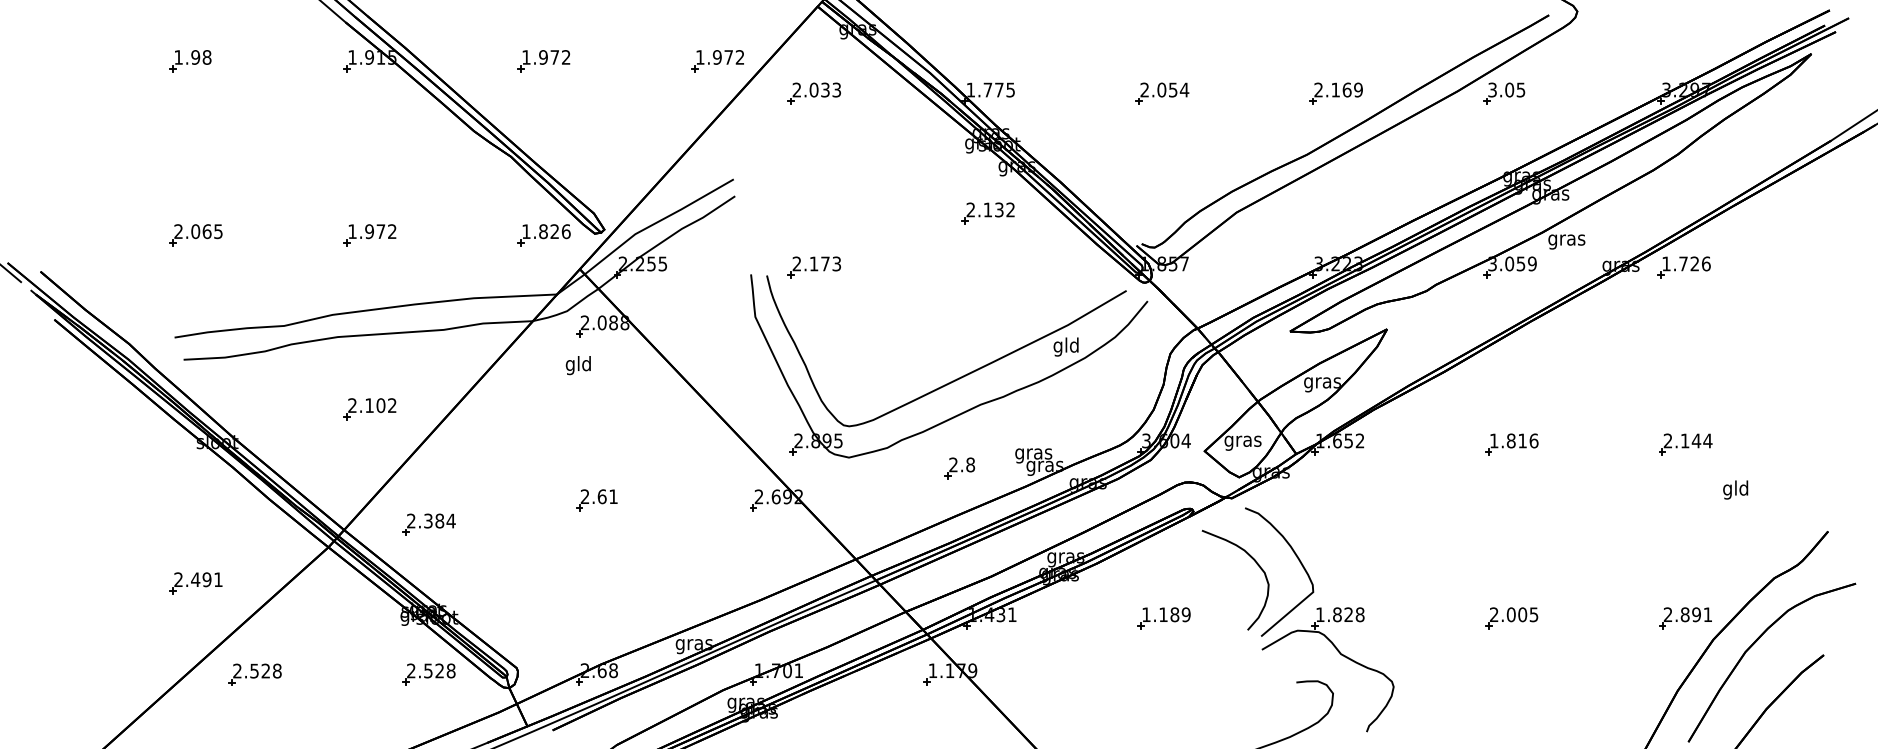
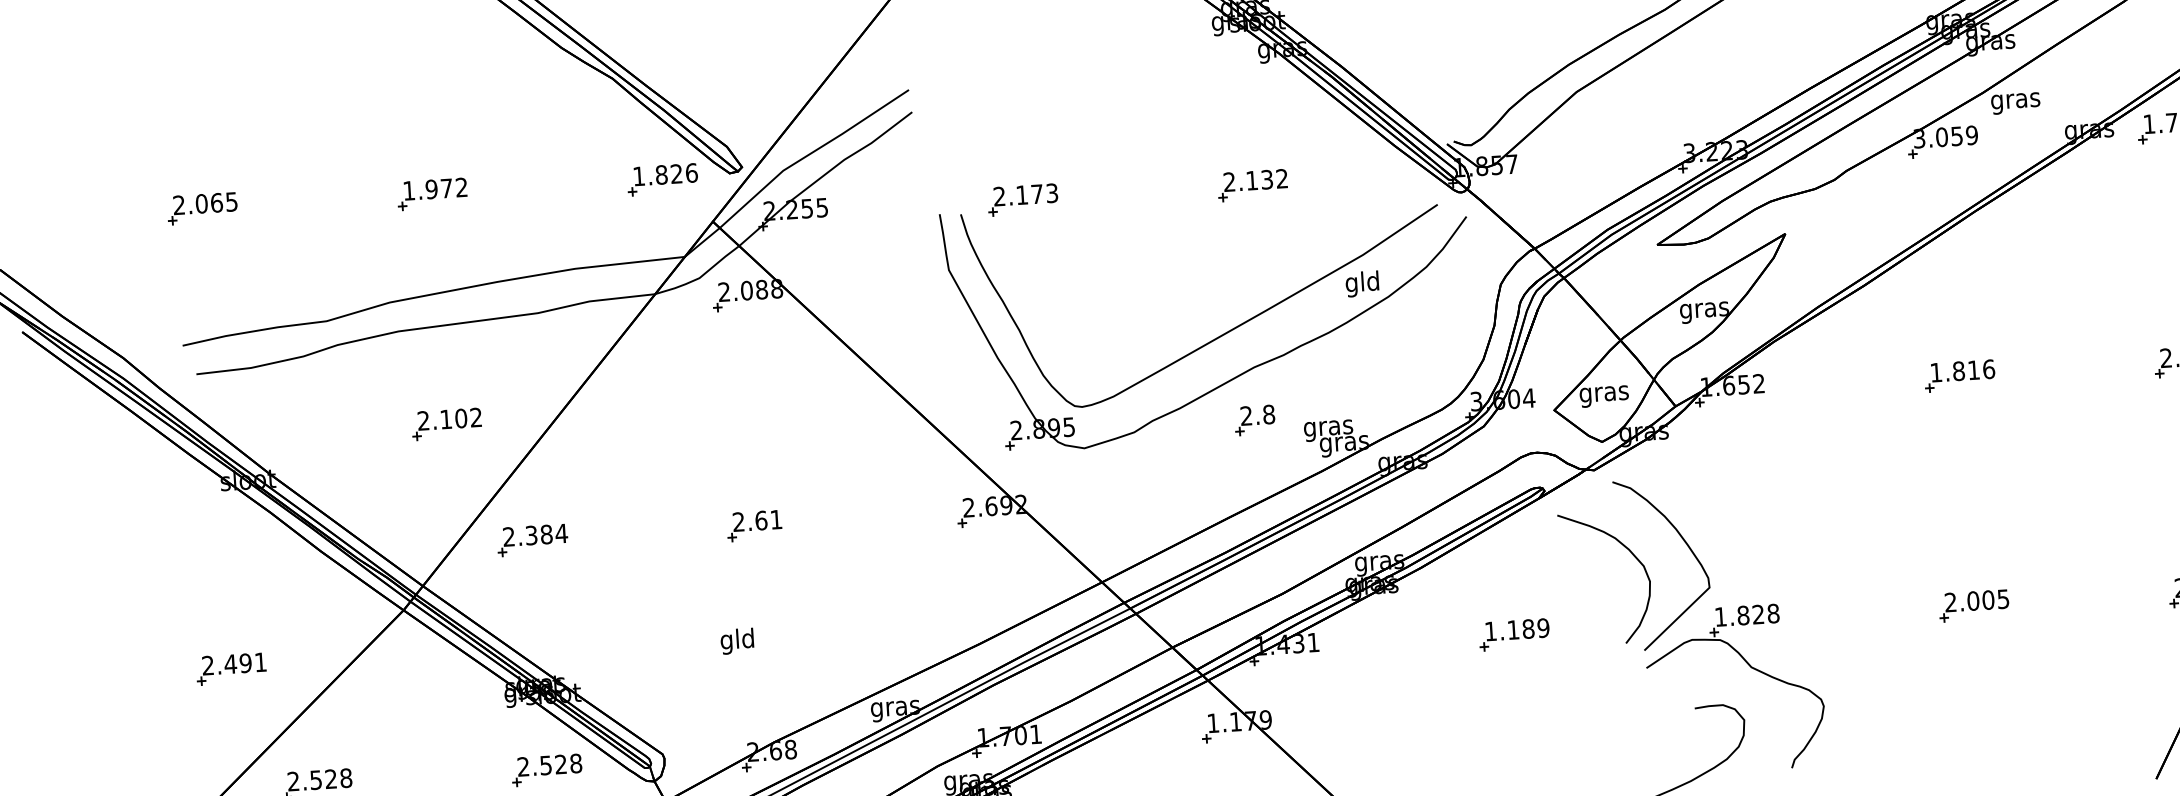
part: (987, 213) -> (1251, 185), moved
text: (577, 365) -> (736, 641), moved
part: (959, 468) -> (1254, 420), moved
part: (428, 524) -> (531, 540), moved

